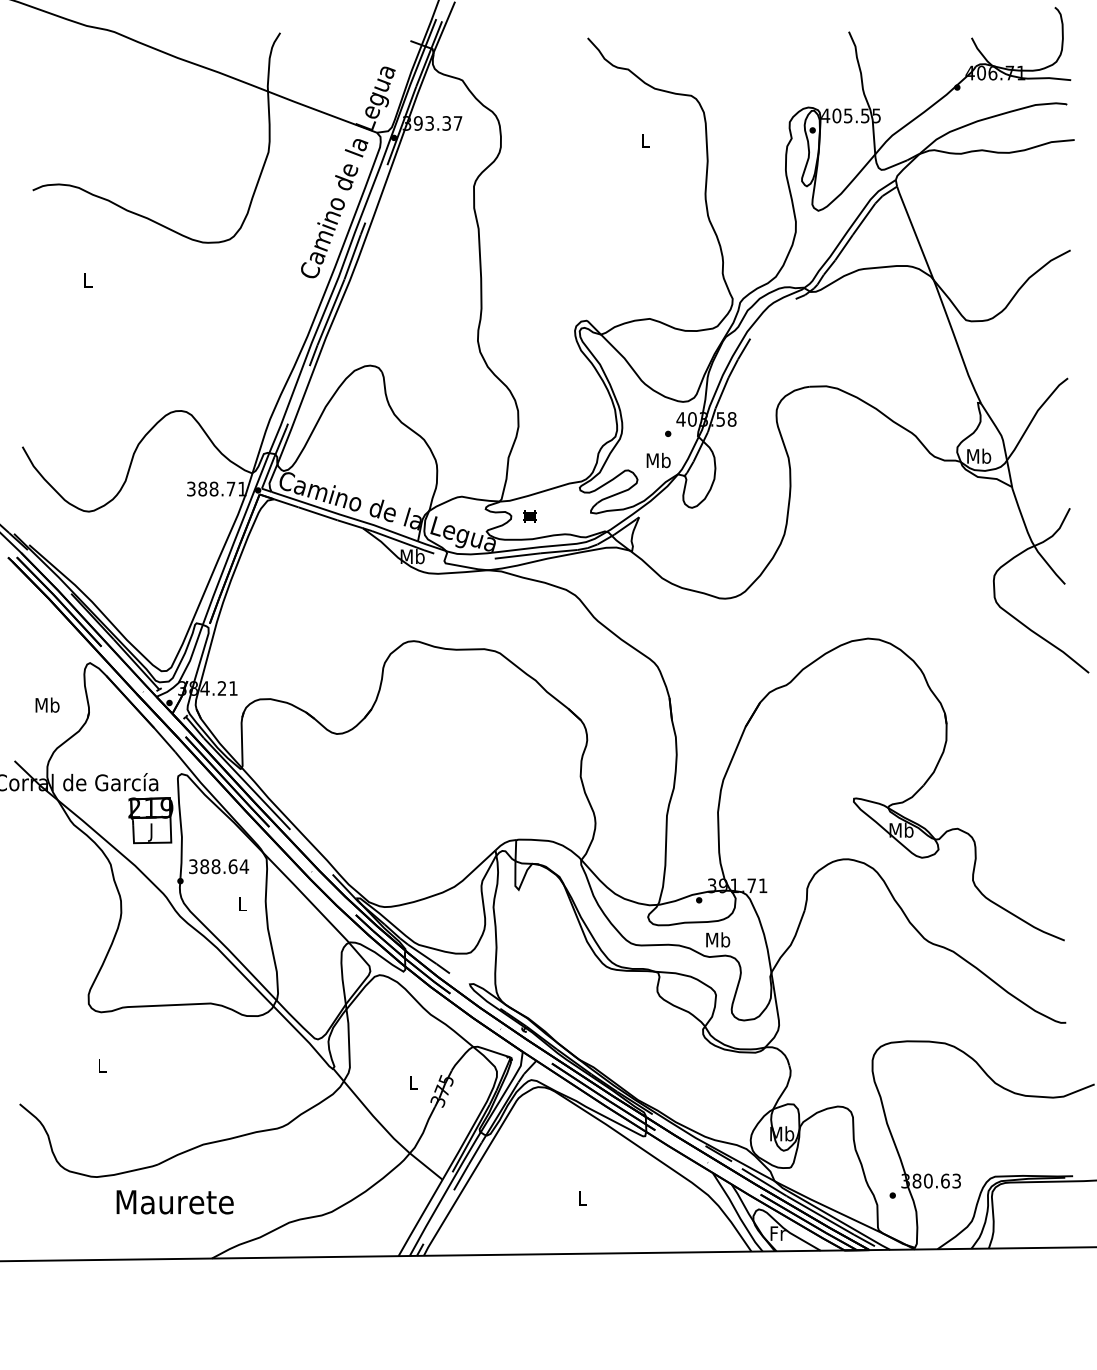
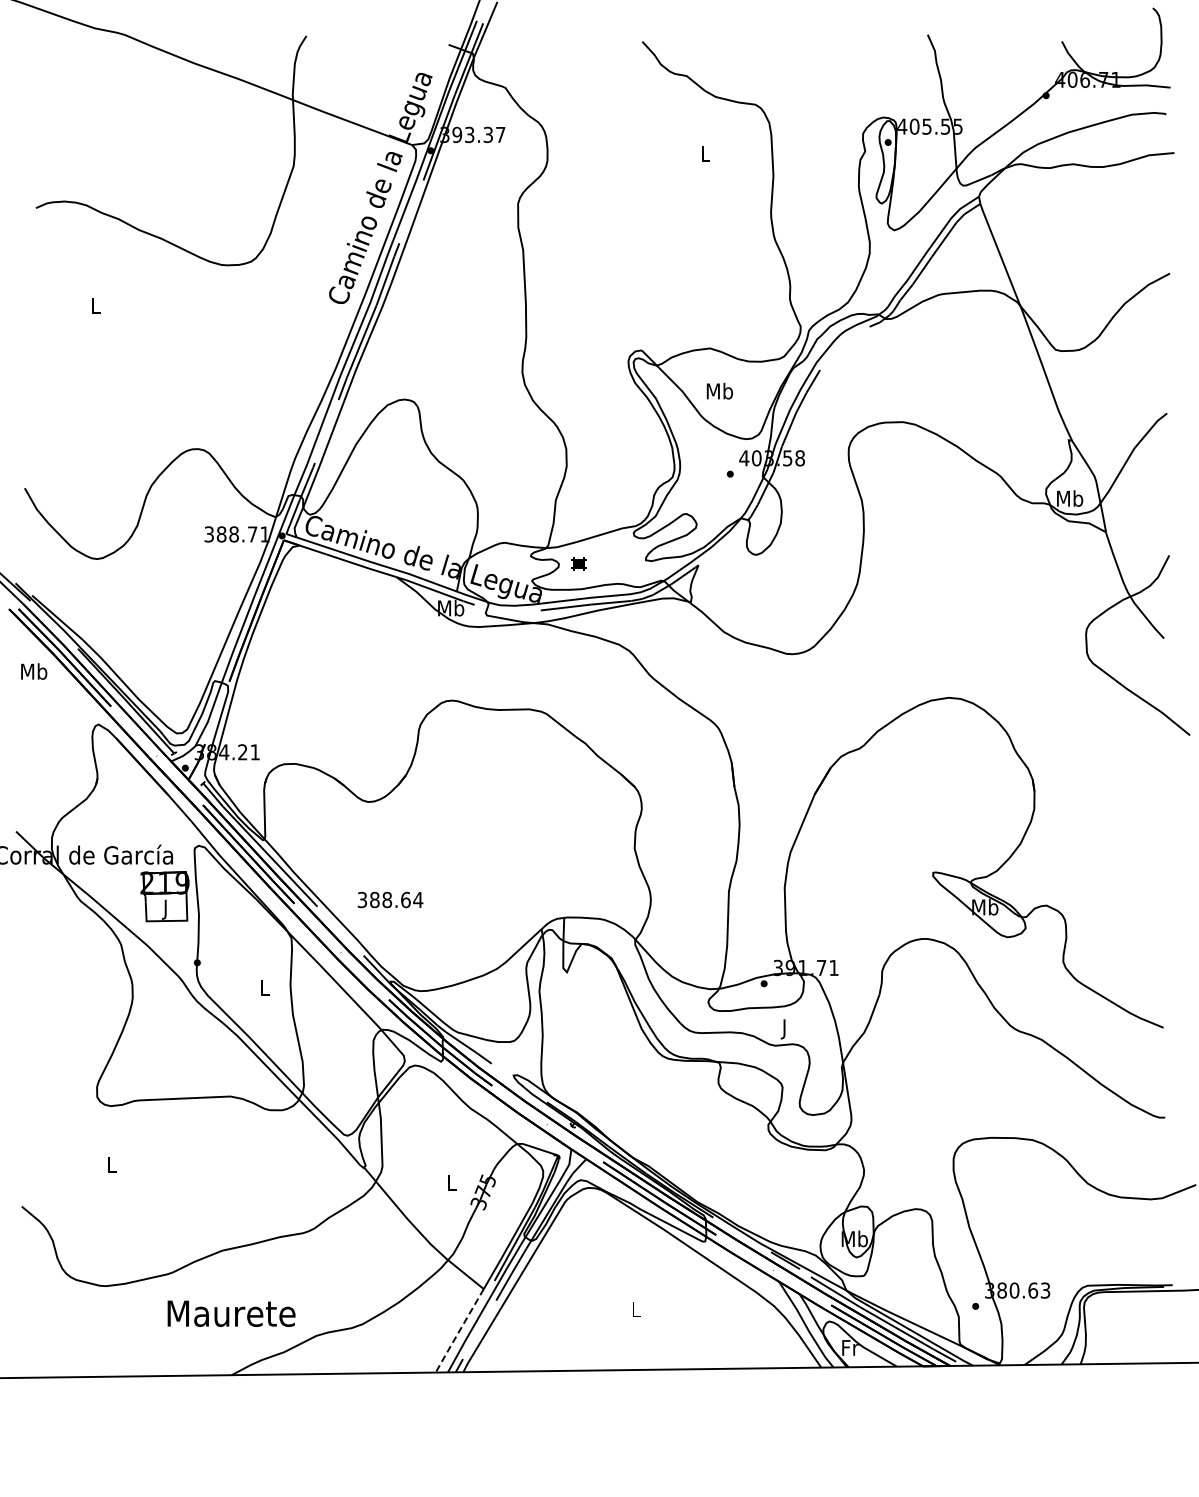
text: (658, 459) -> (719, 390), moved
text: (47, 705) -> (34, 671), moved
text: (219, 866) -> (390, 899), moved
text: (717, 941) -> (784, 1028), Mb -> J
text: (175, 1202) -> (231, 1313), moved
line: (420, 1218) -> (459, 1331), solid -> dashed

